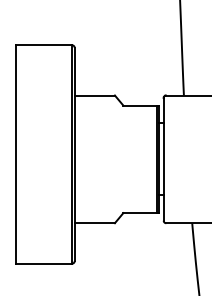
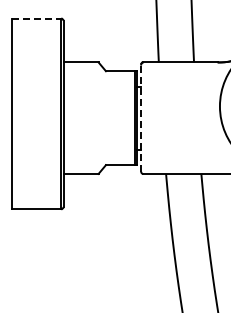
line: (44, 45) -> (37, 18), solid -> dashed
line: (164, 159) -> (141, 118), solid -> dashed

